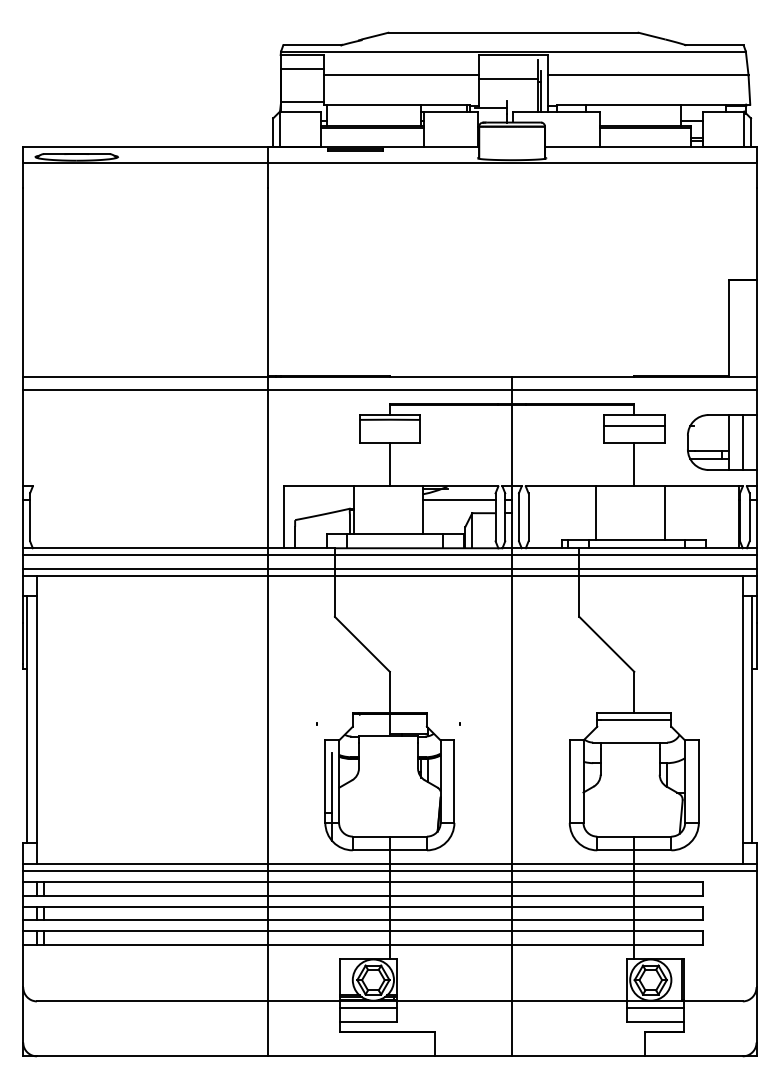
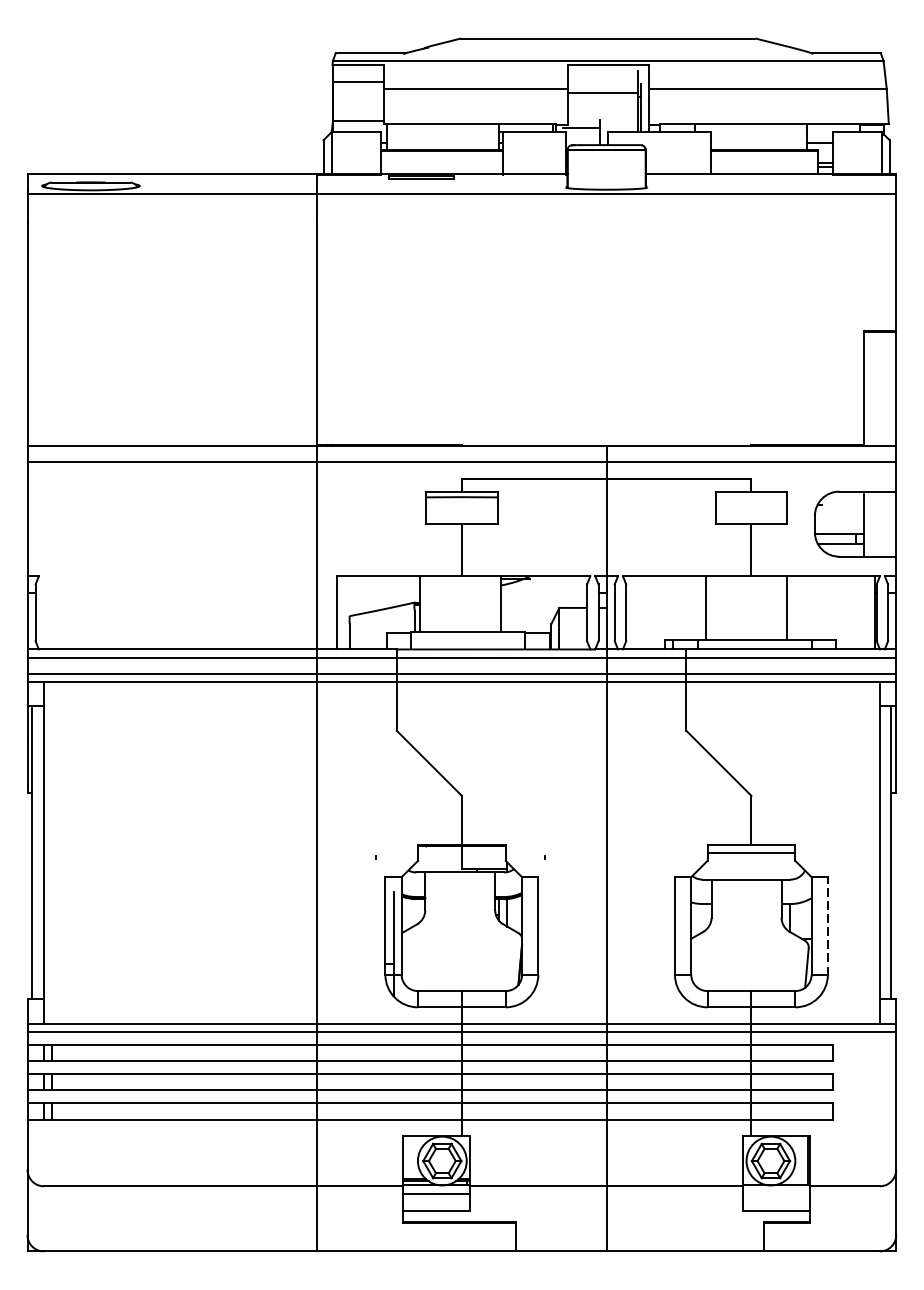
line: (634, 426) -> (751, 505), removed
line: (742, 442) -> (879, 524), removed
line: (458, 500) -> (543, 592), removed
line: (698, 781) -> (827, 925), solid -> dashed
line: (655, 1007) -> (776, 1193), removed

